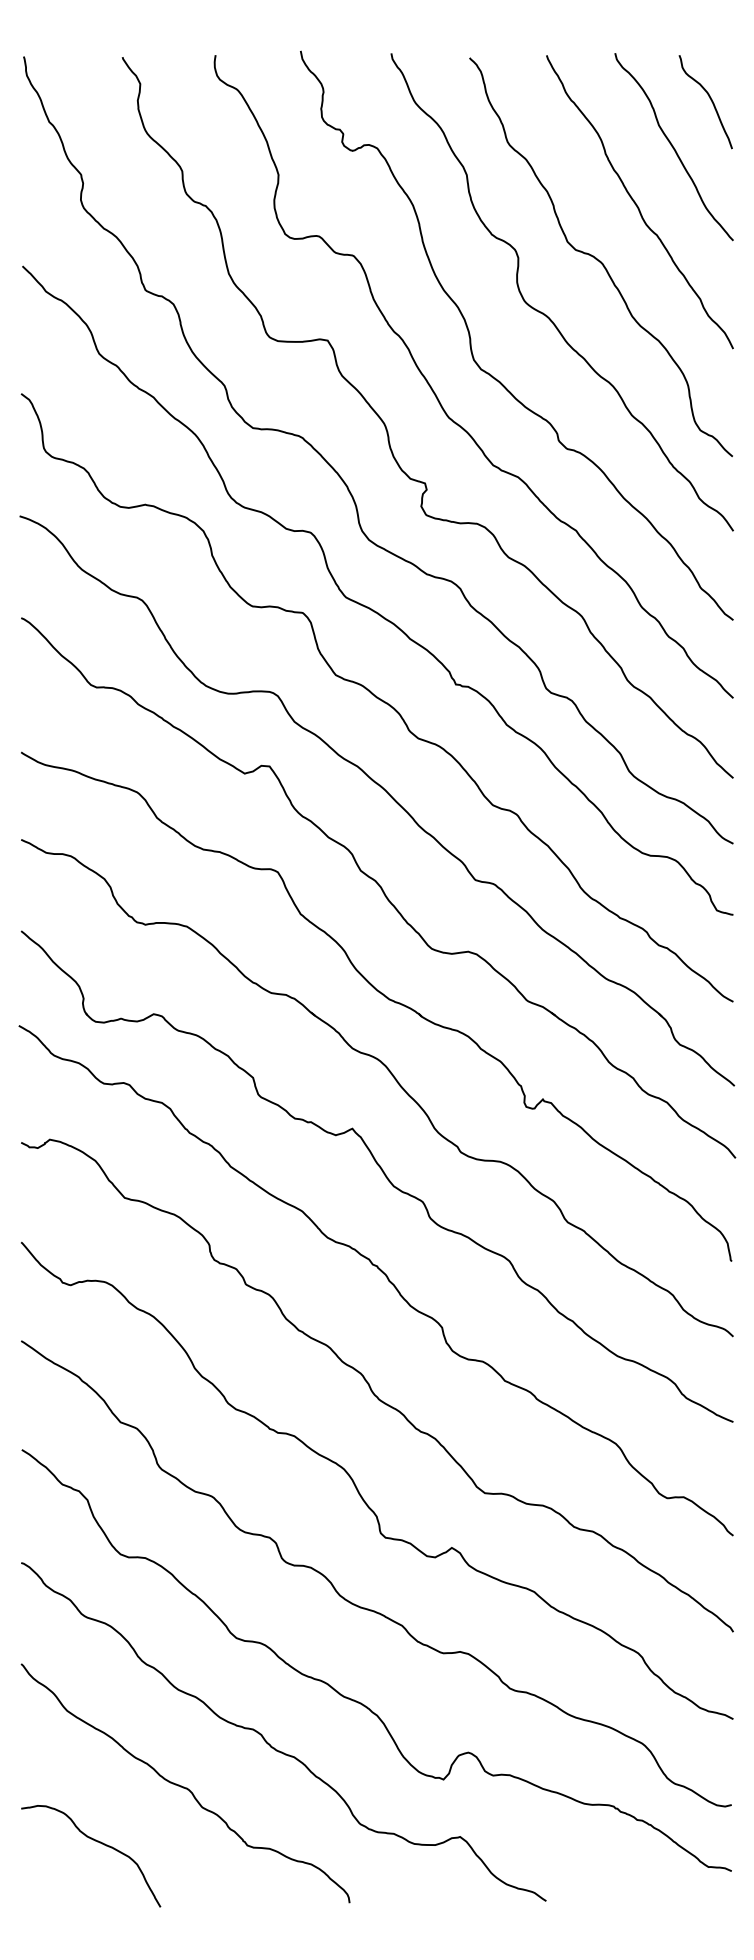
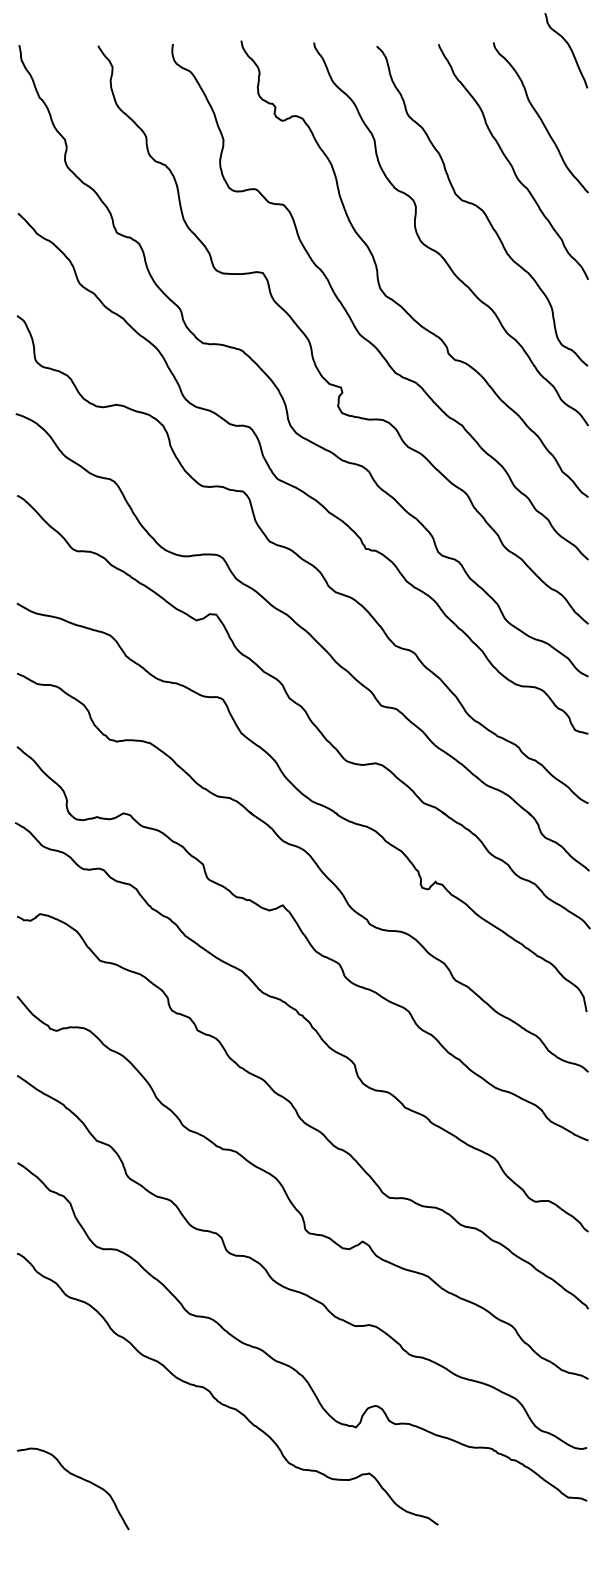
curve: (709, 99) -> (569, 48), moved
curve: (183, 1785) -> (147, 1432), removed

